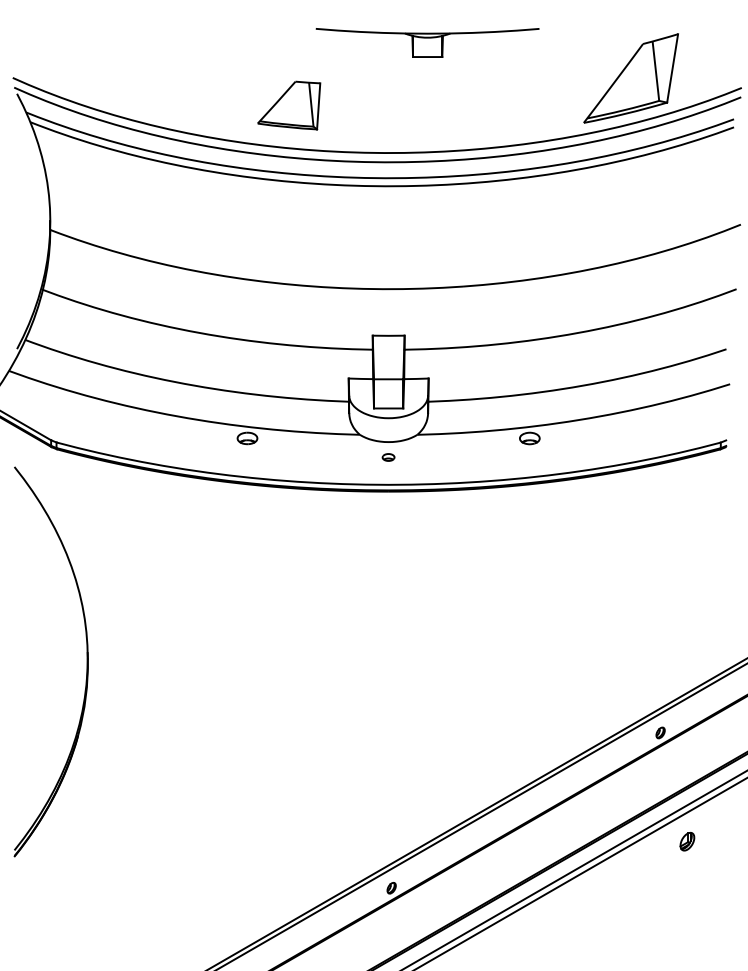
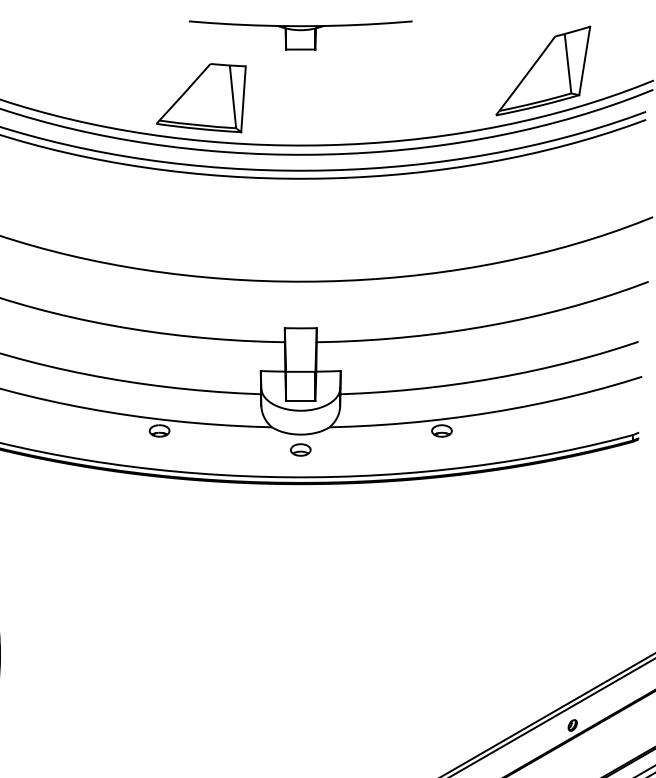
part: (427, 42) -> (300, 35), moved
part: (288, 105) -> (200, 98), size x1.43
part: (388, 457) -> (300, 450), size x1.67

